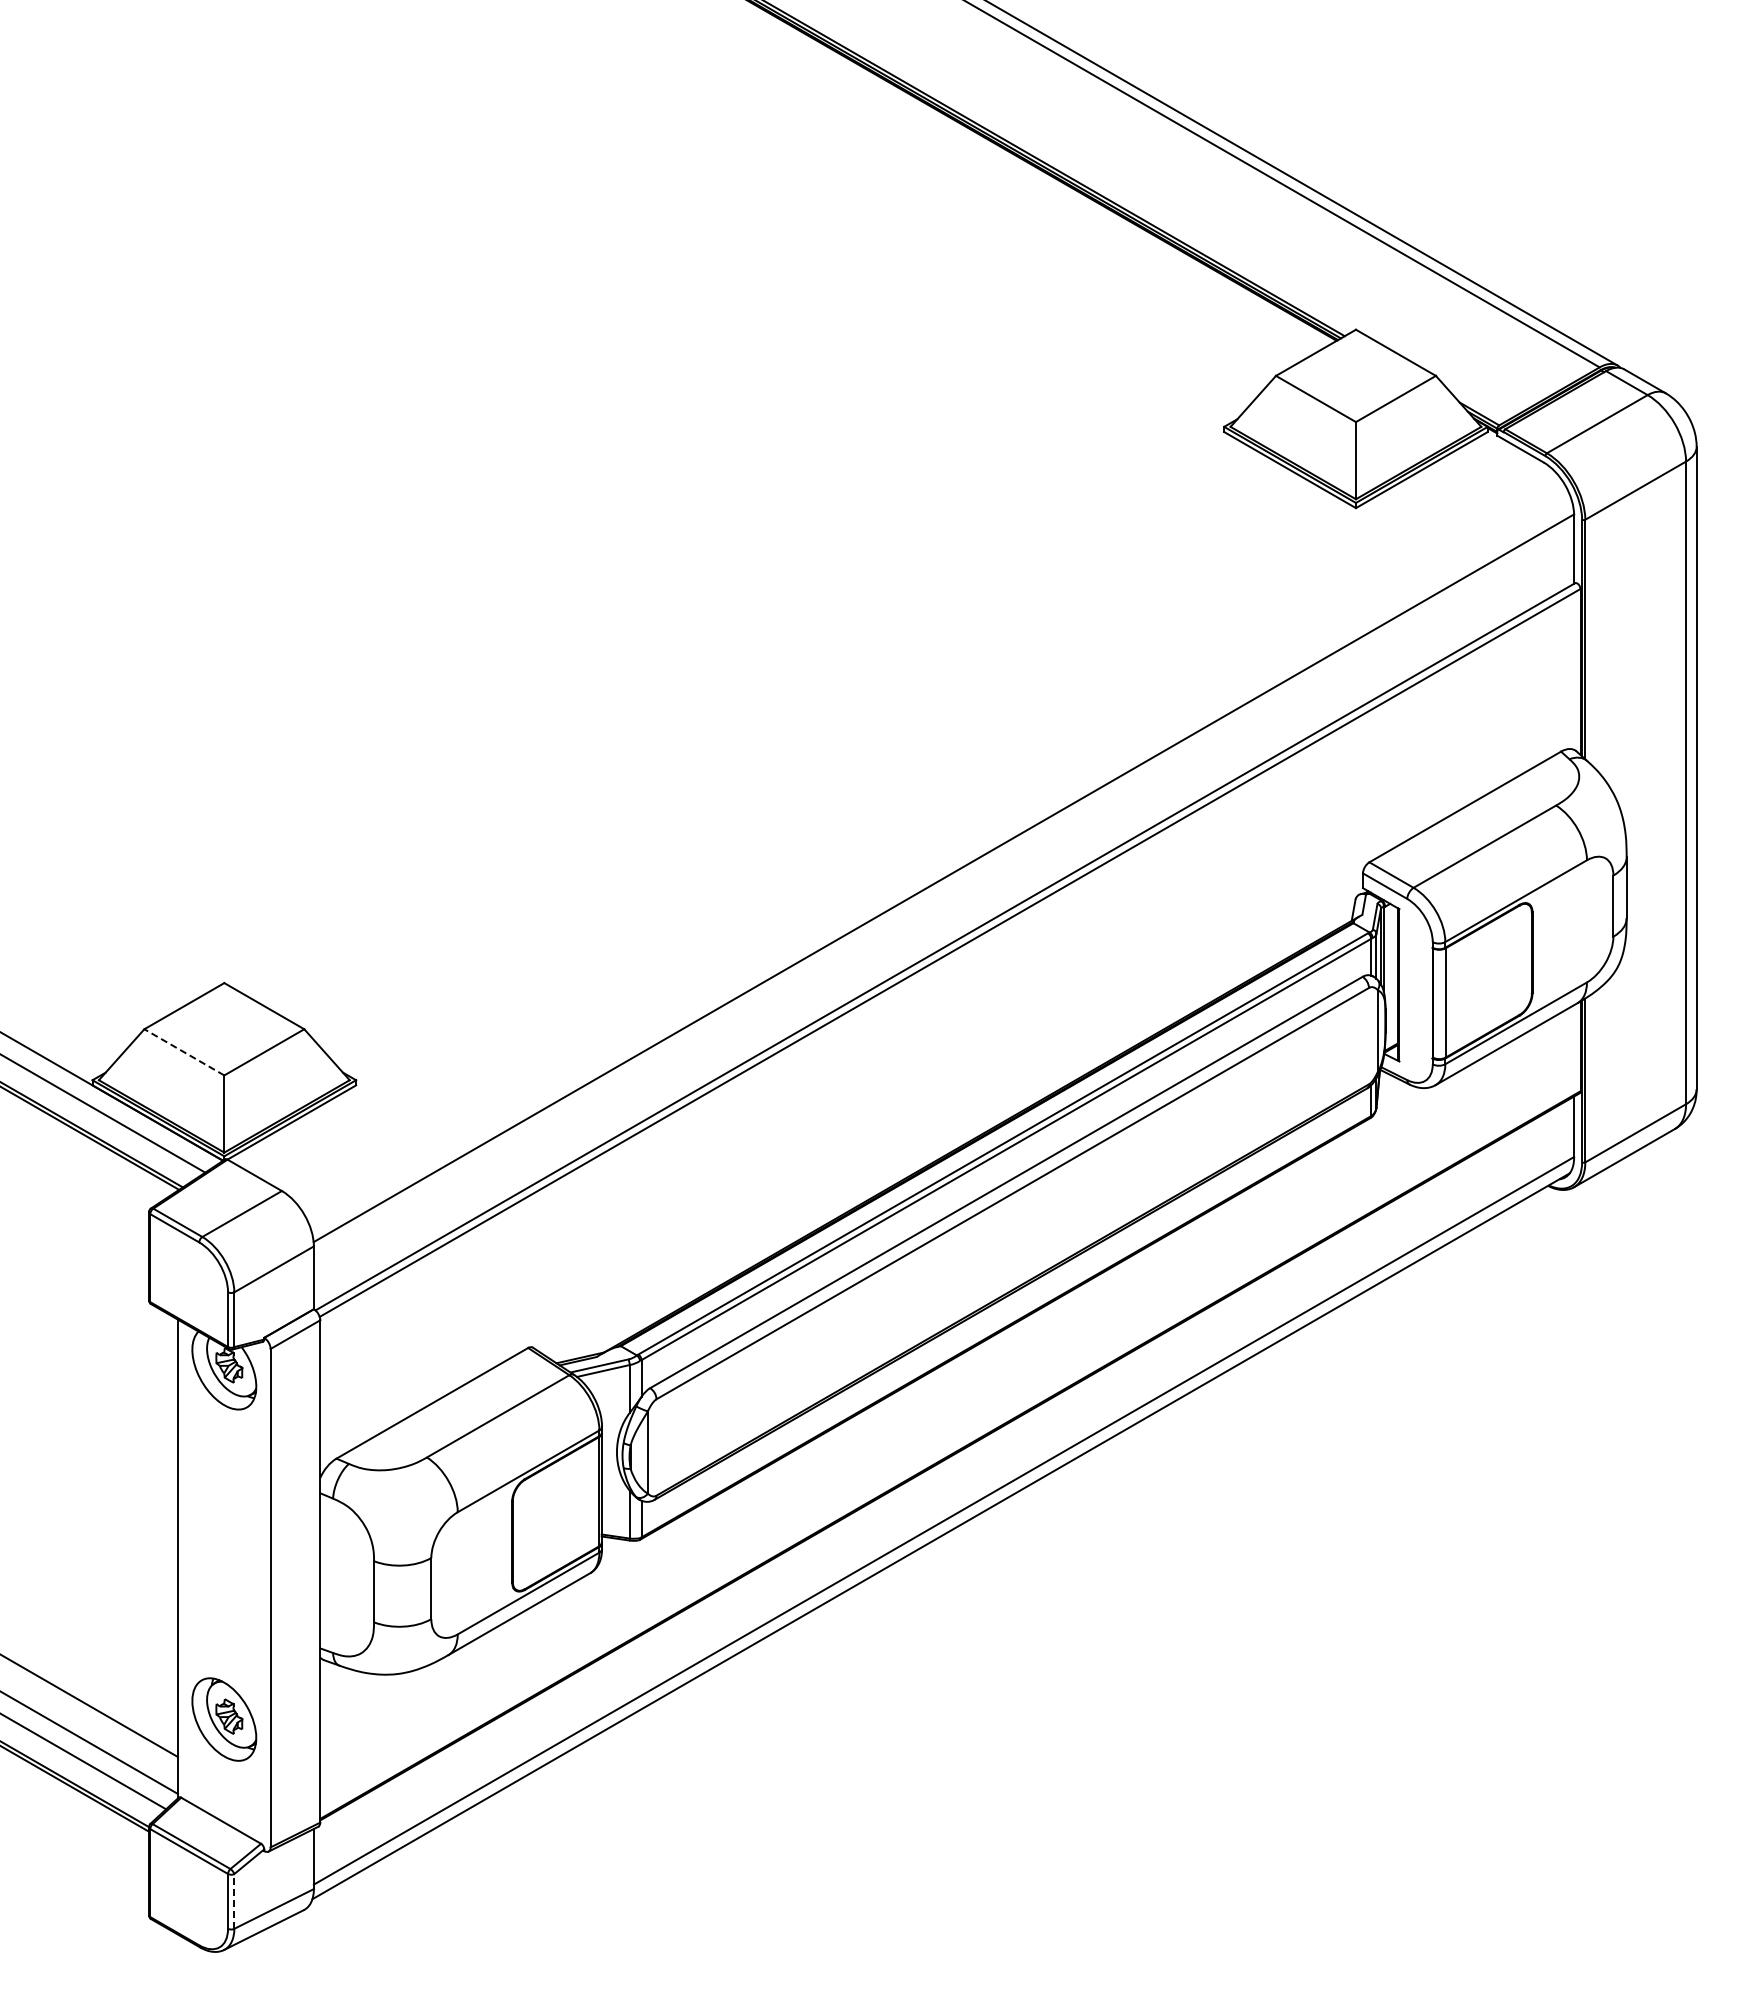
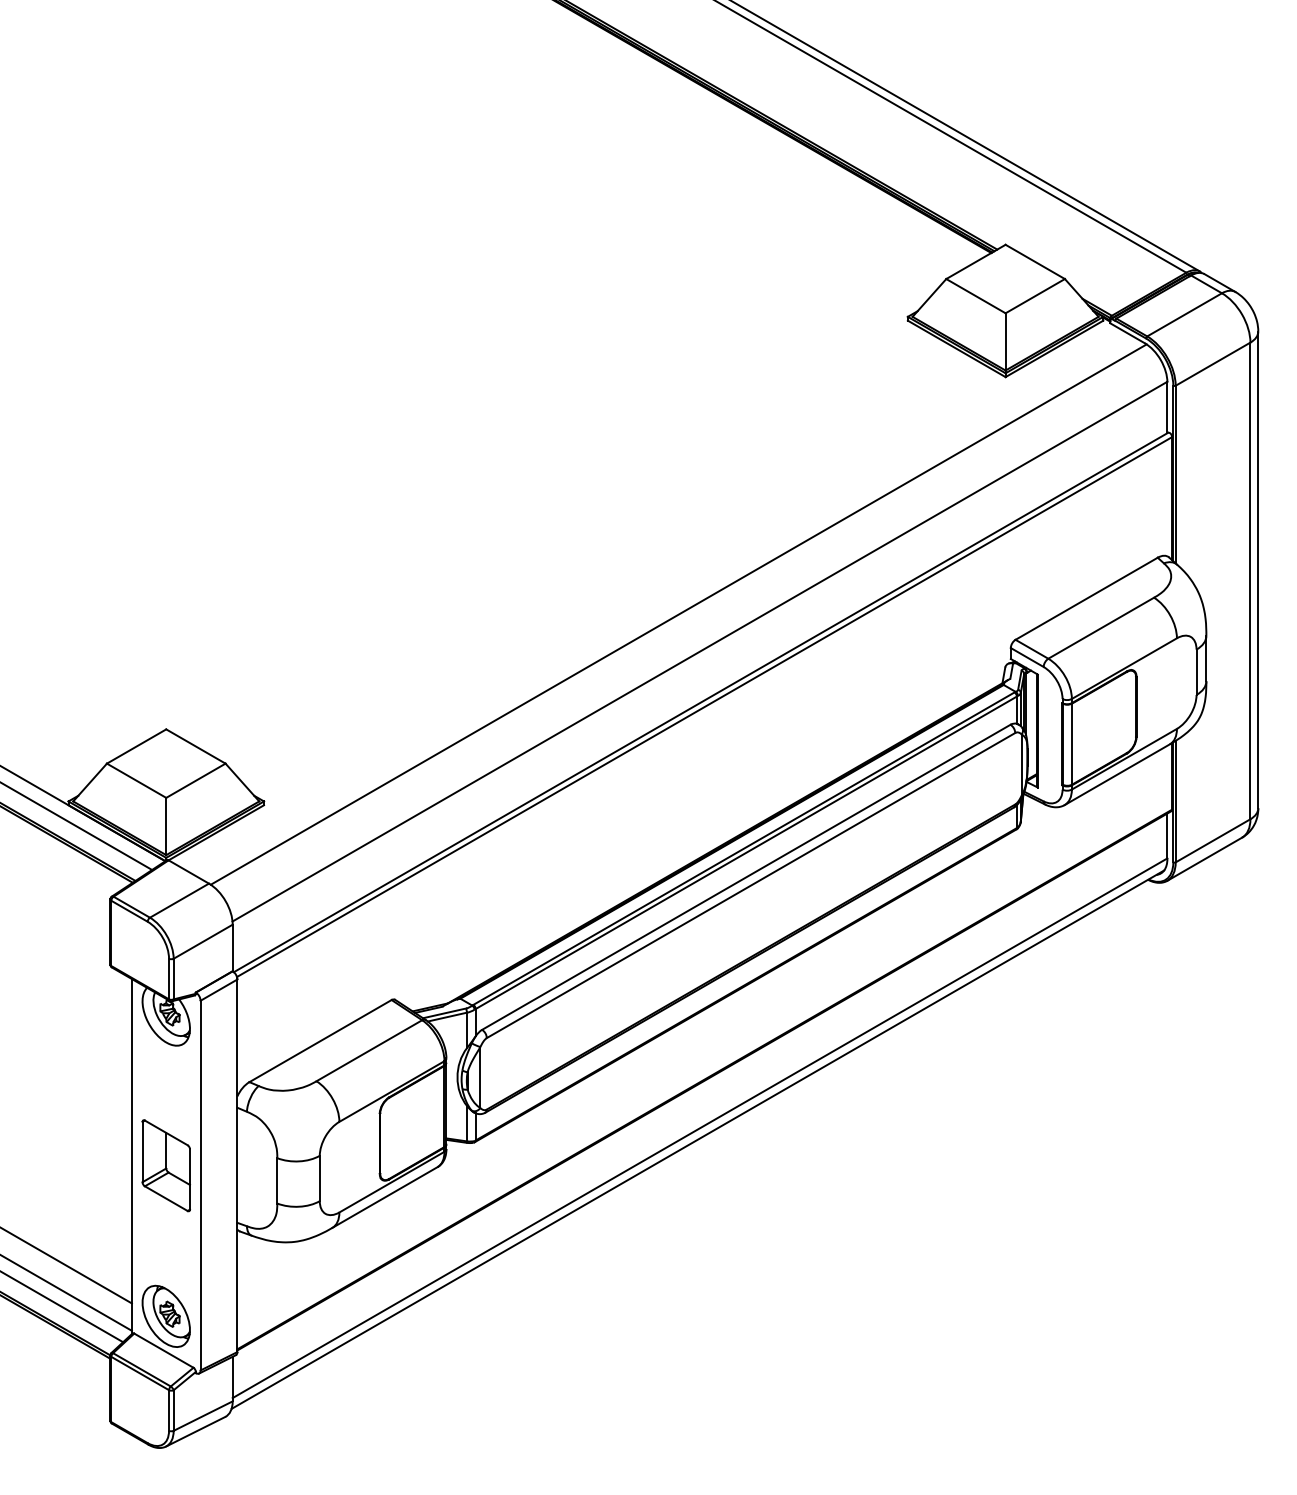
line: (915, 828) -> (678, 614), added
line: (183, 1052) -> (135, 780), dashed -> solid
part: (224, 1571) -> (166, 1165), added
part: (224, 1719) -> (166, 1316), moved
line: (234, 1900) -> (173, 1409), dashed -> solid

